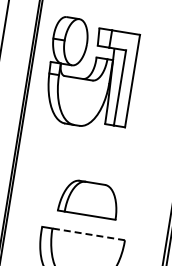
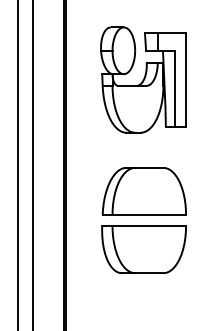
part: (90, 73) -> (143, 79), moved
part: (88, 199) -> (143, 191), size x1.43
line: (88, 234) -> (149, 226), dashed -> solid

